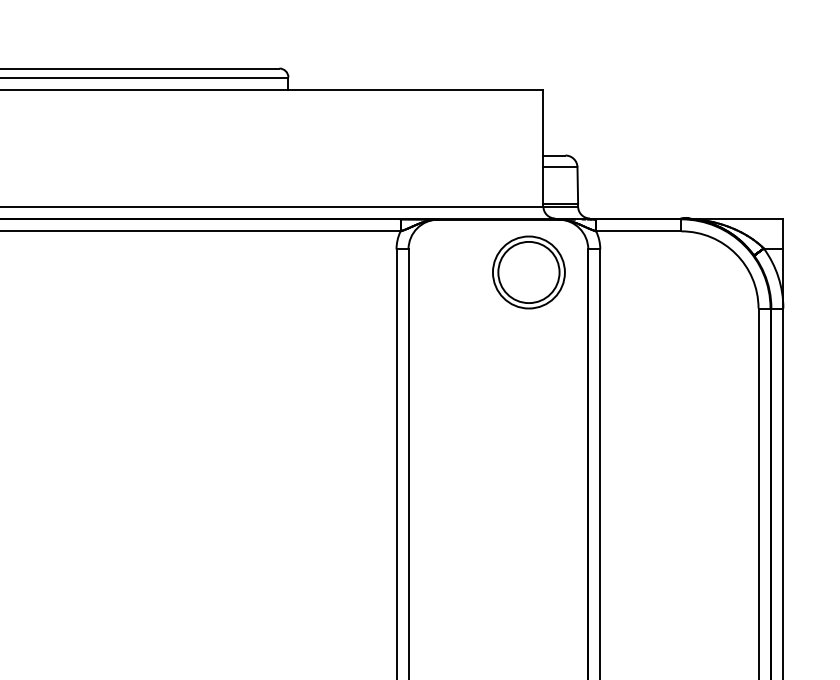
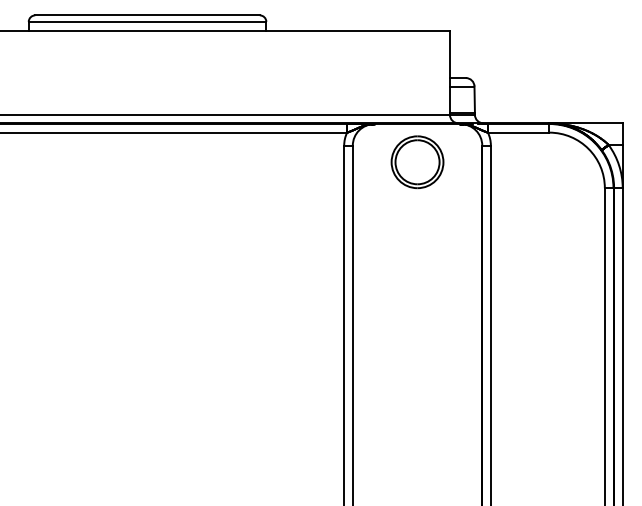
part: (528, 272) -> (417, 162), moved

